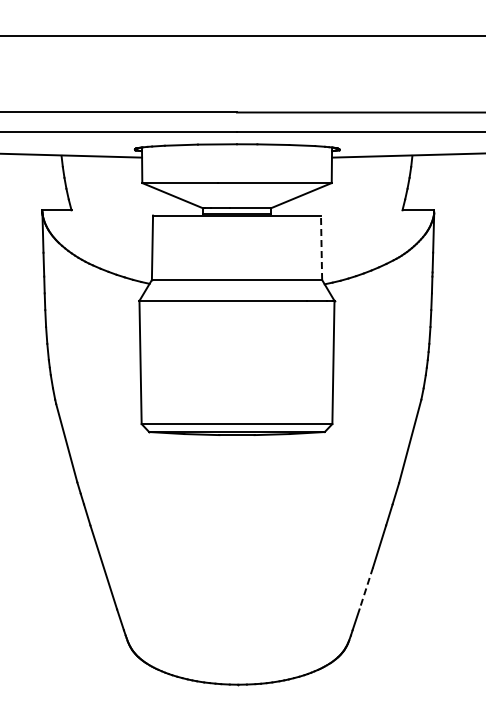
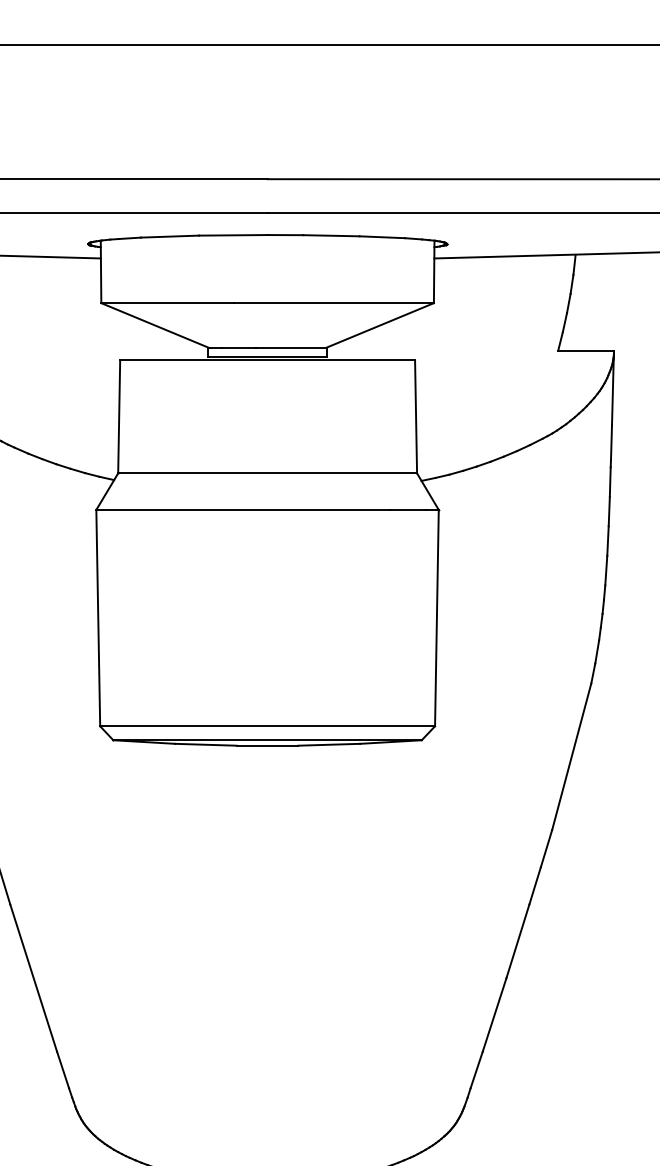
line: (321, 247) -> (415, 416), dashed -> solid
line: (366, 588) -> (494, 1014), dashed -> solid

